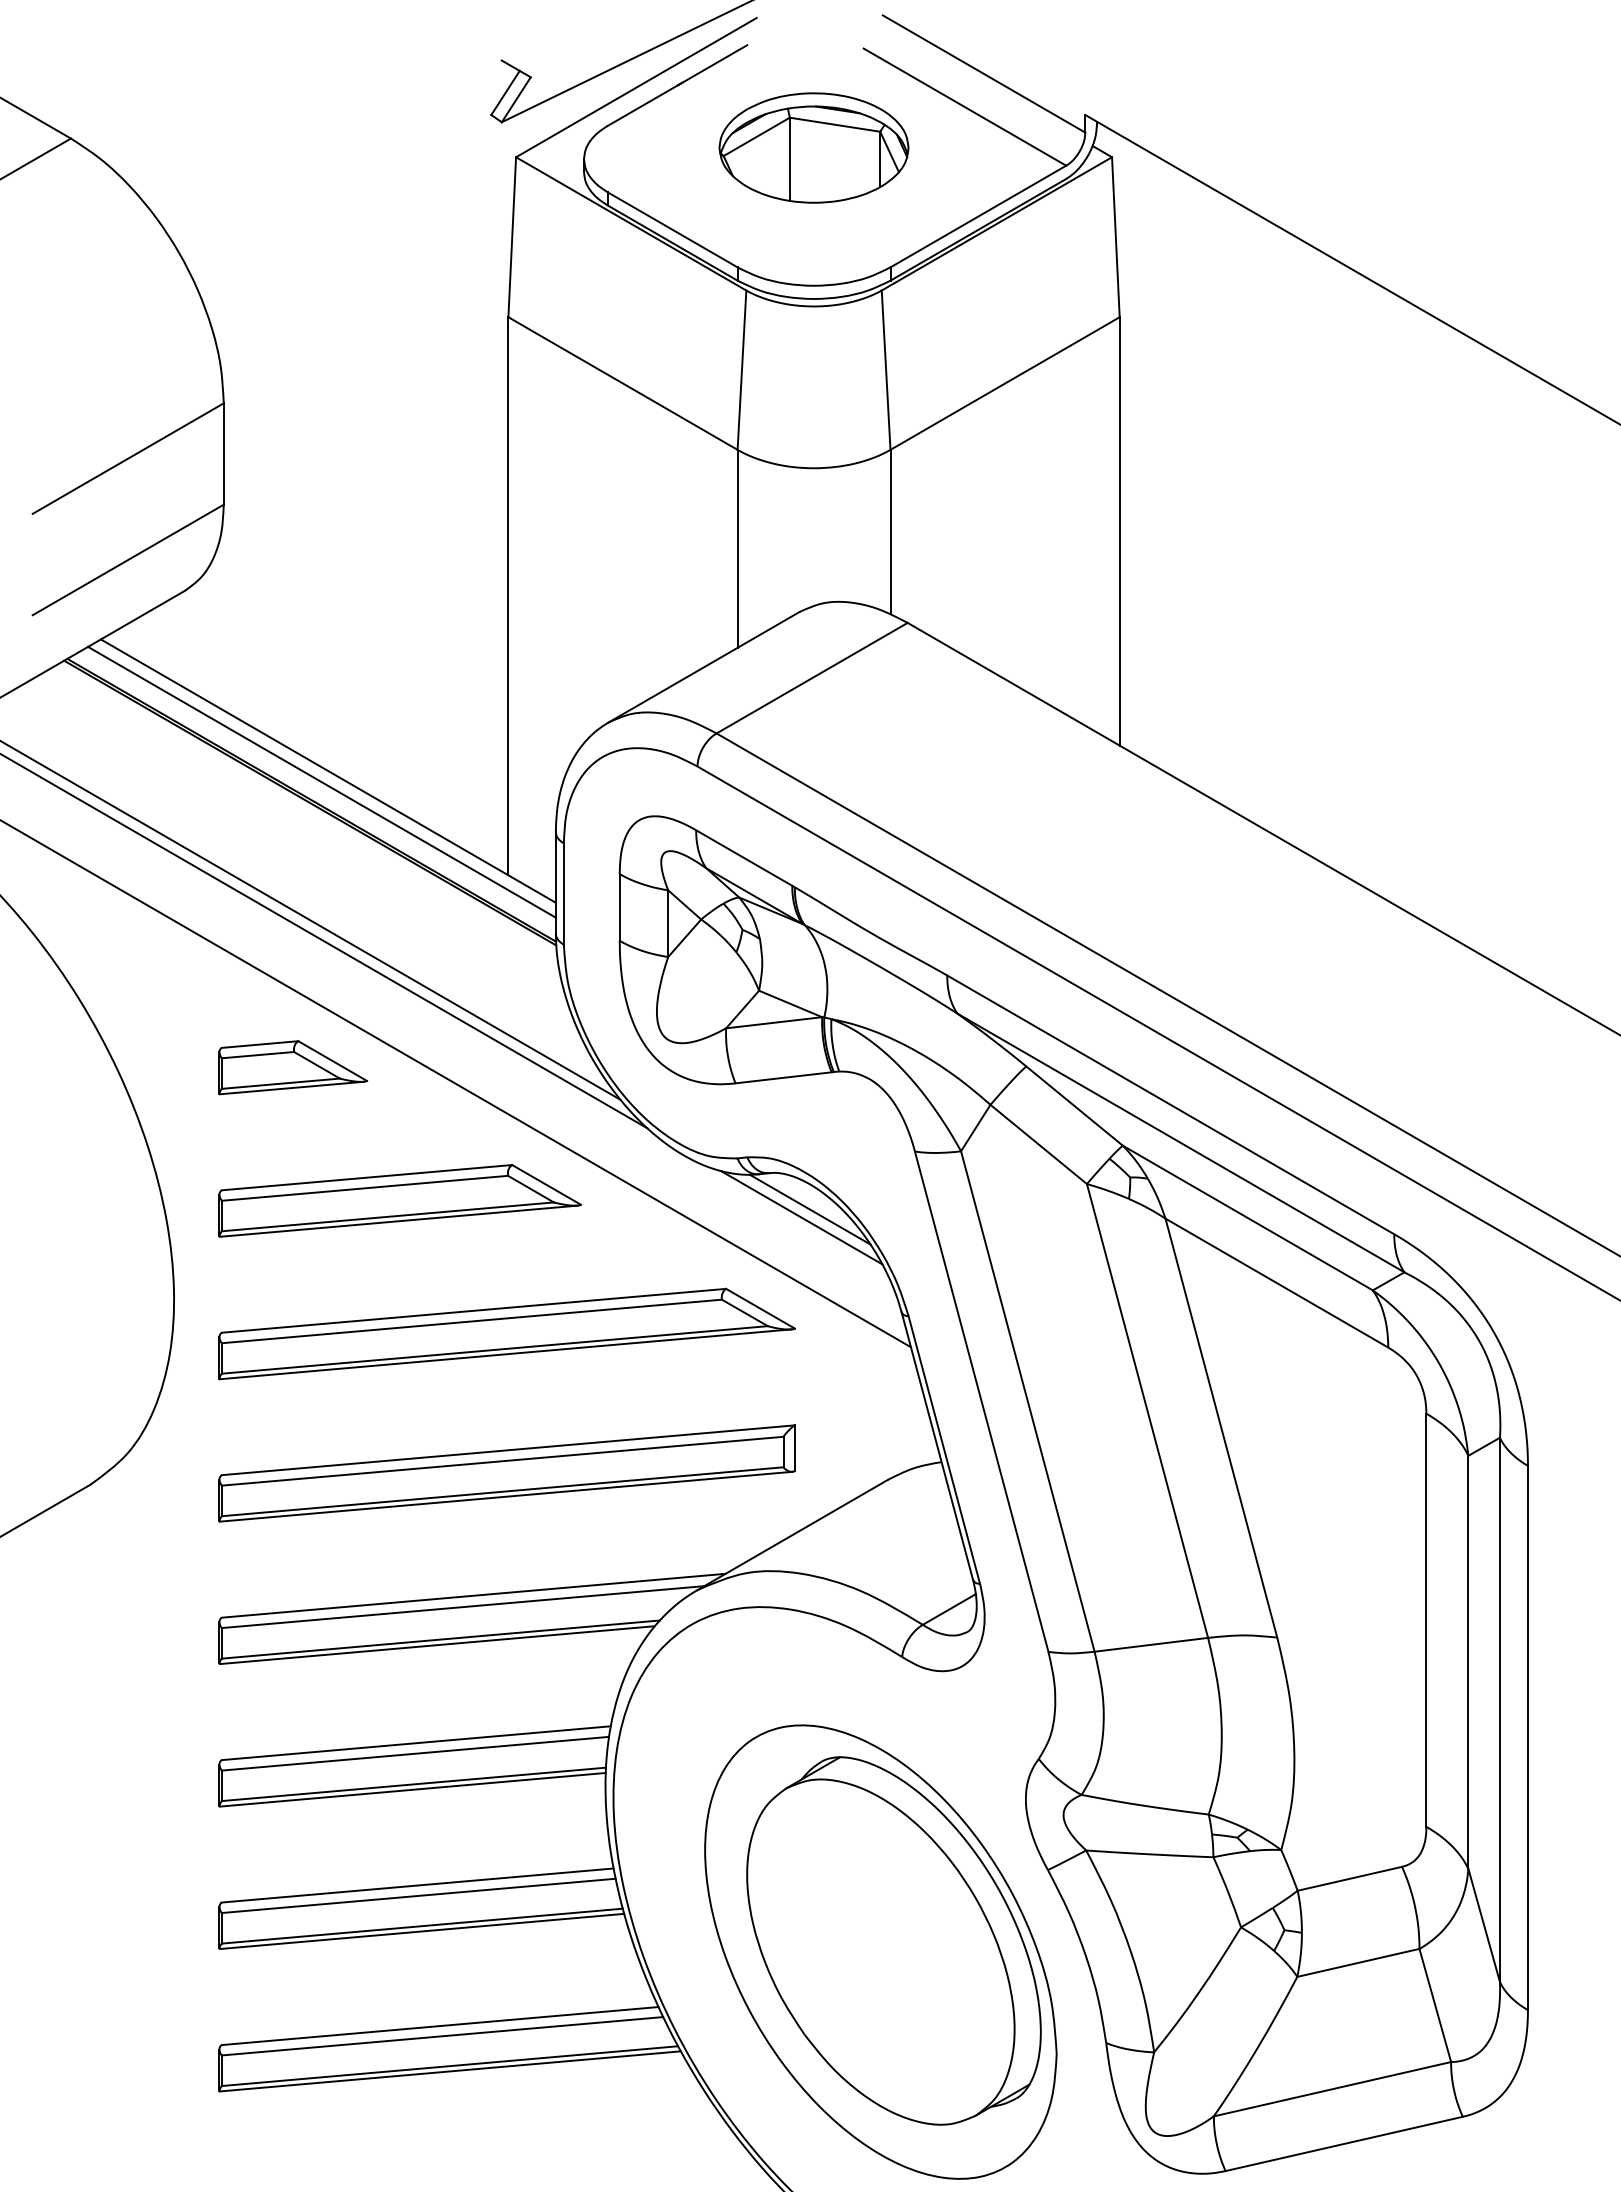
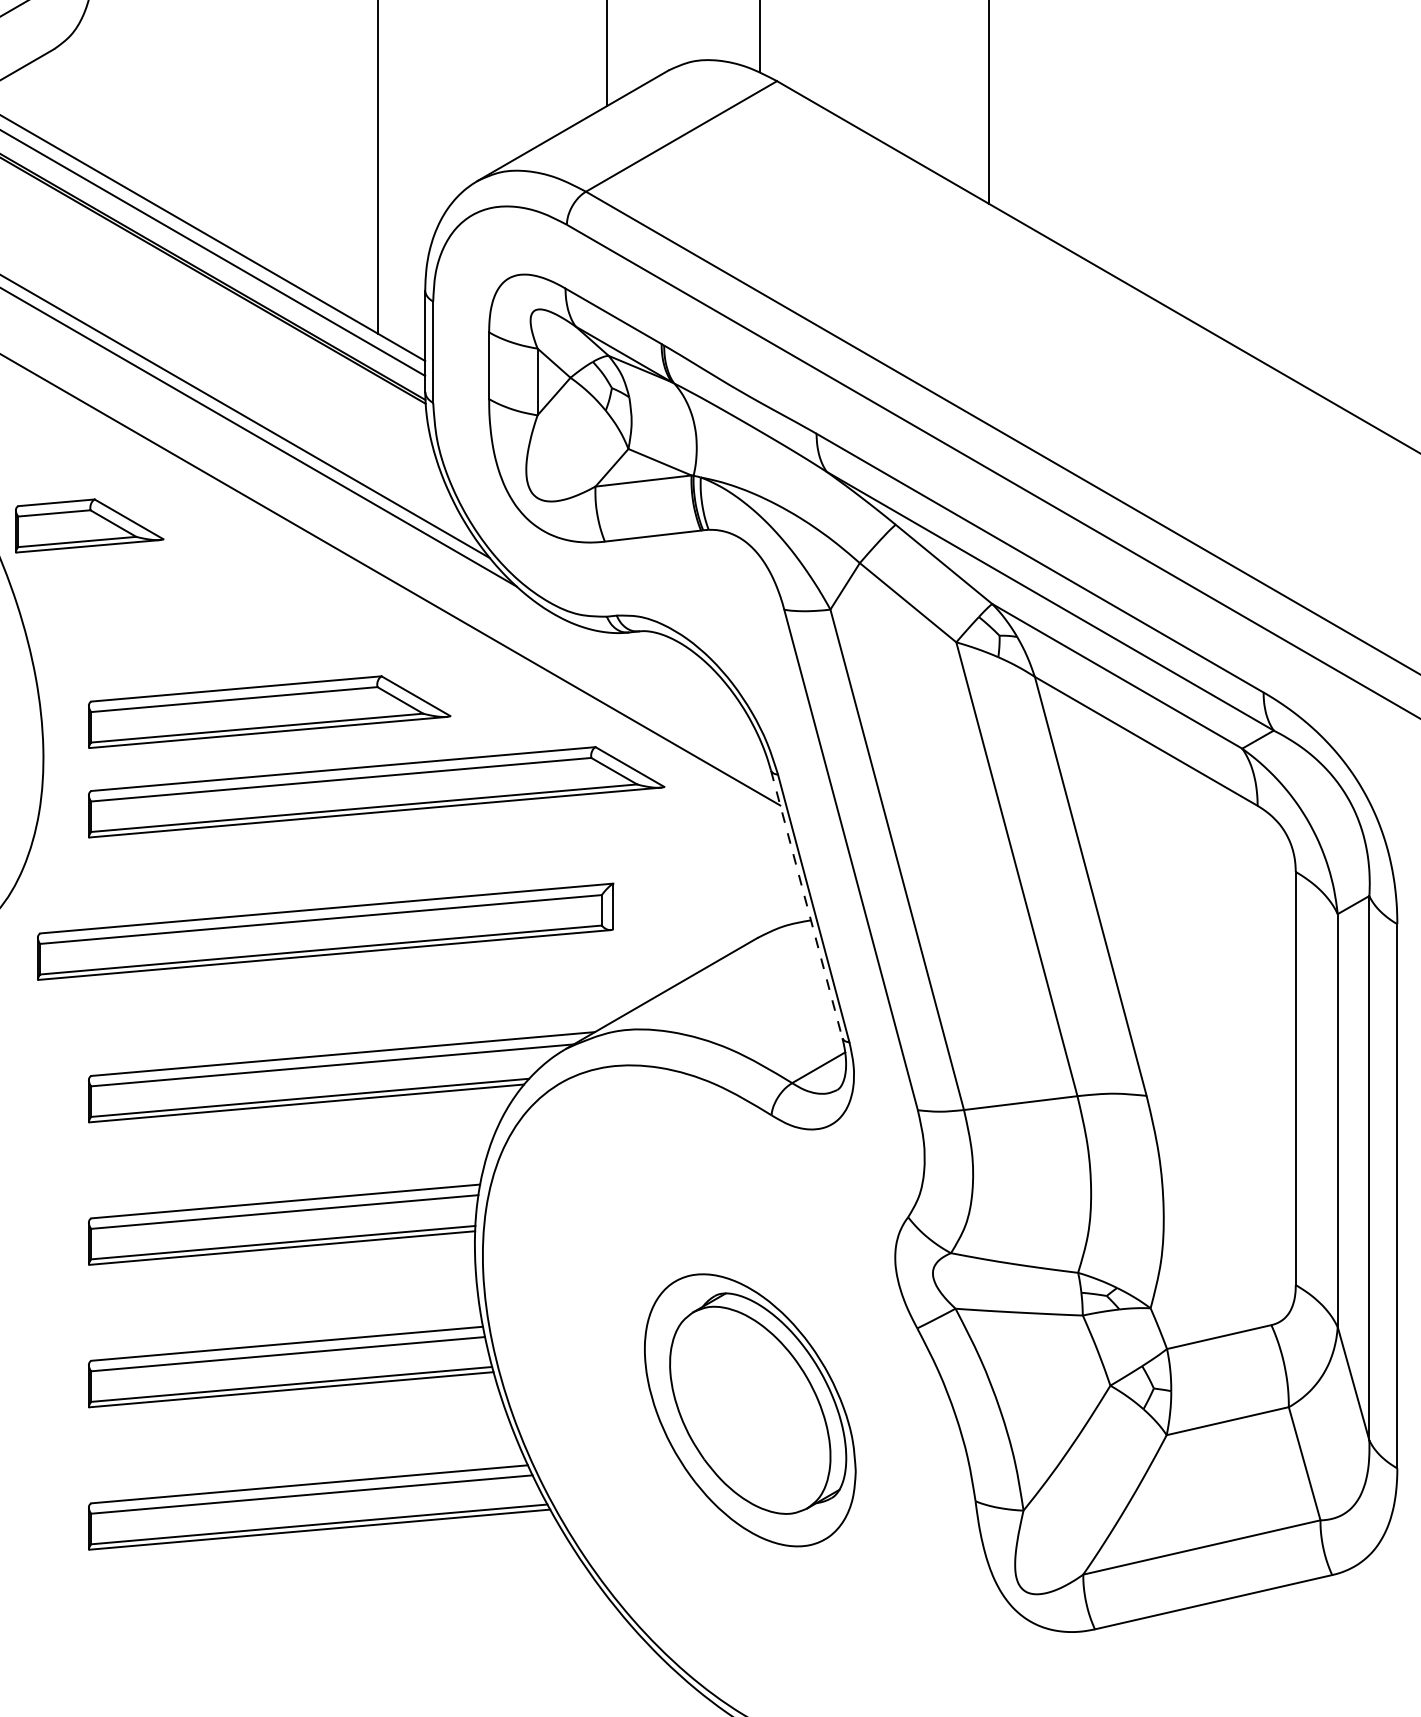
part: (293, 1067) -> (89, 525), moved
part: (400, 1200) -> (269, 711), moved
line: (810, 1209) -> (679, 667), removed
line: (801, 1217) -> (670, 675), removed
line: (937, 1446) -> (806, 904), solid -> dashed
part: (506, 1473) -> (324, 931), moved
part: (880, 1951) -> (749, 1409), size x0.6

